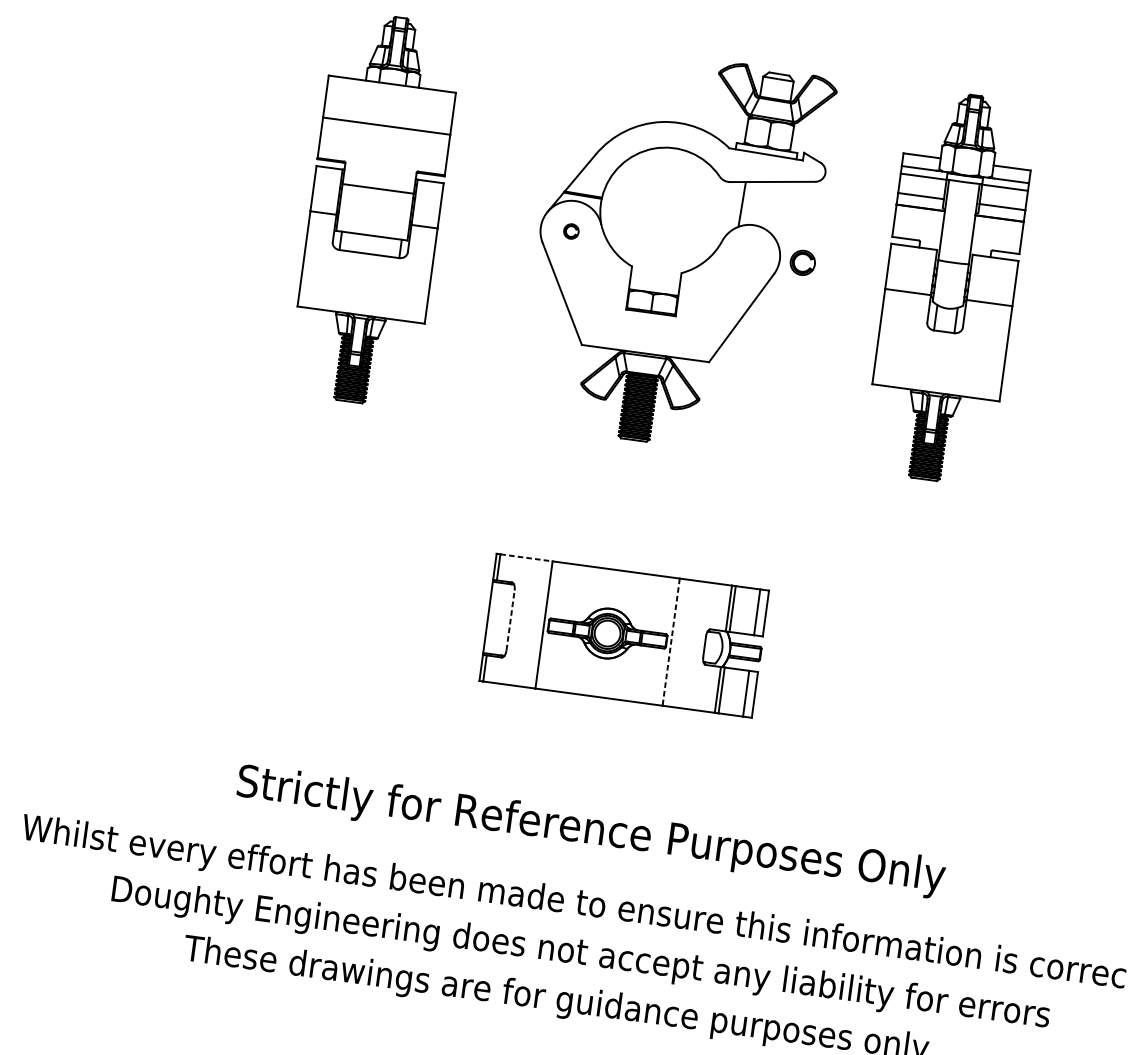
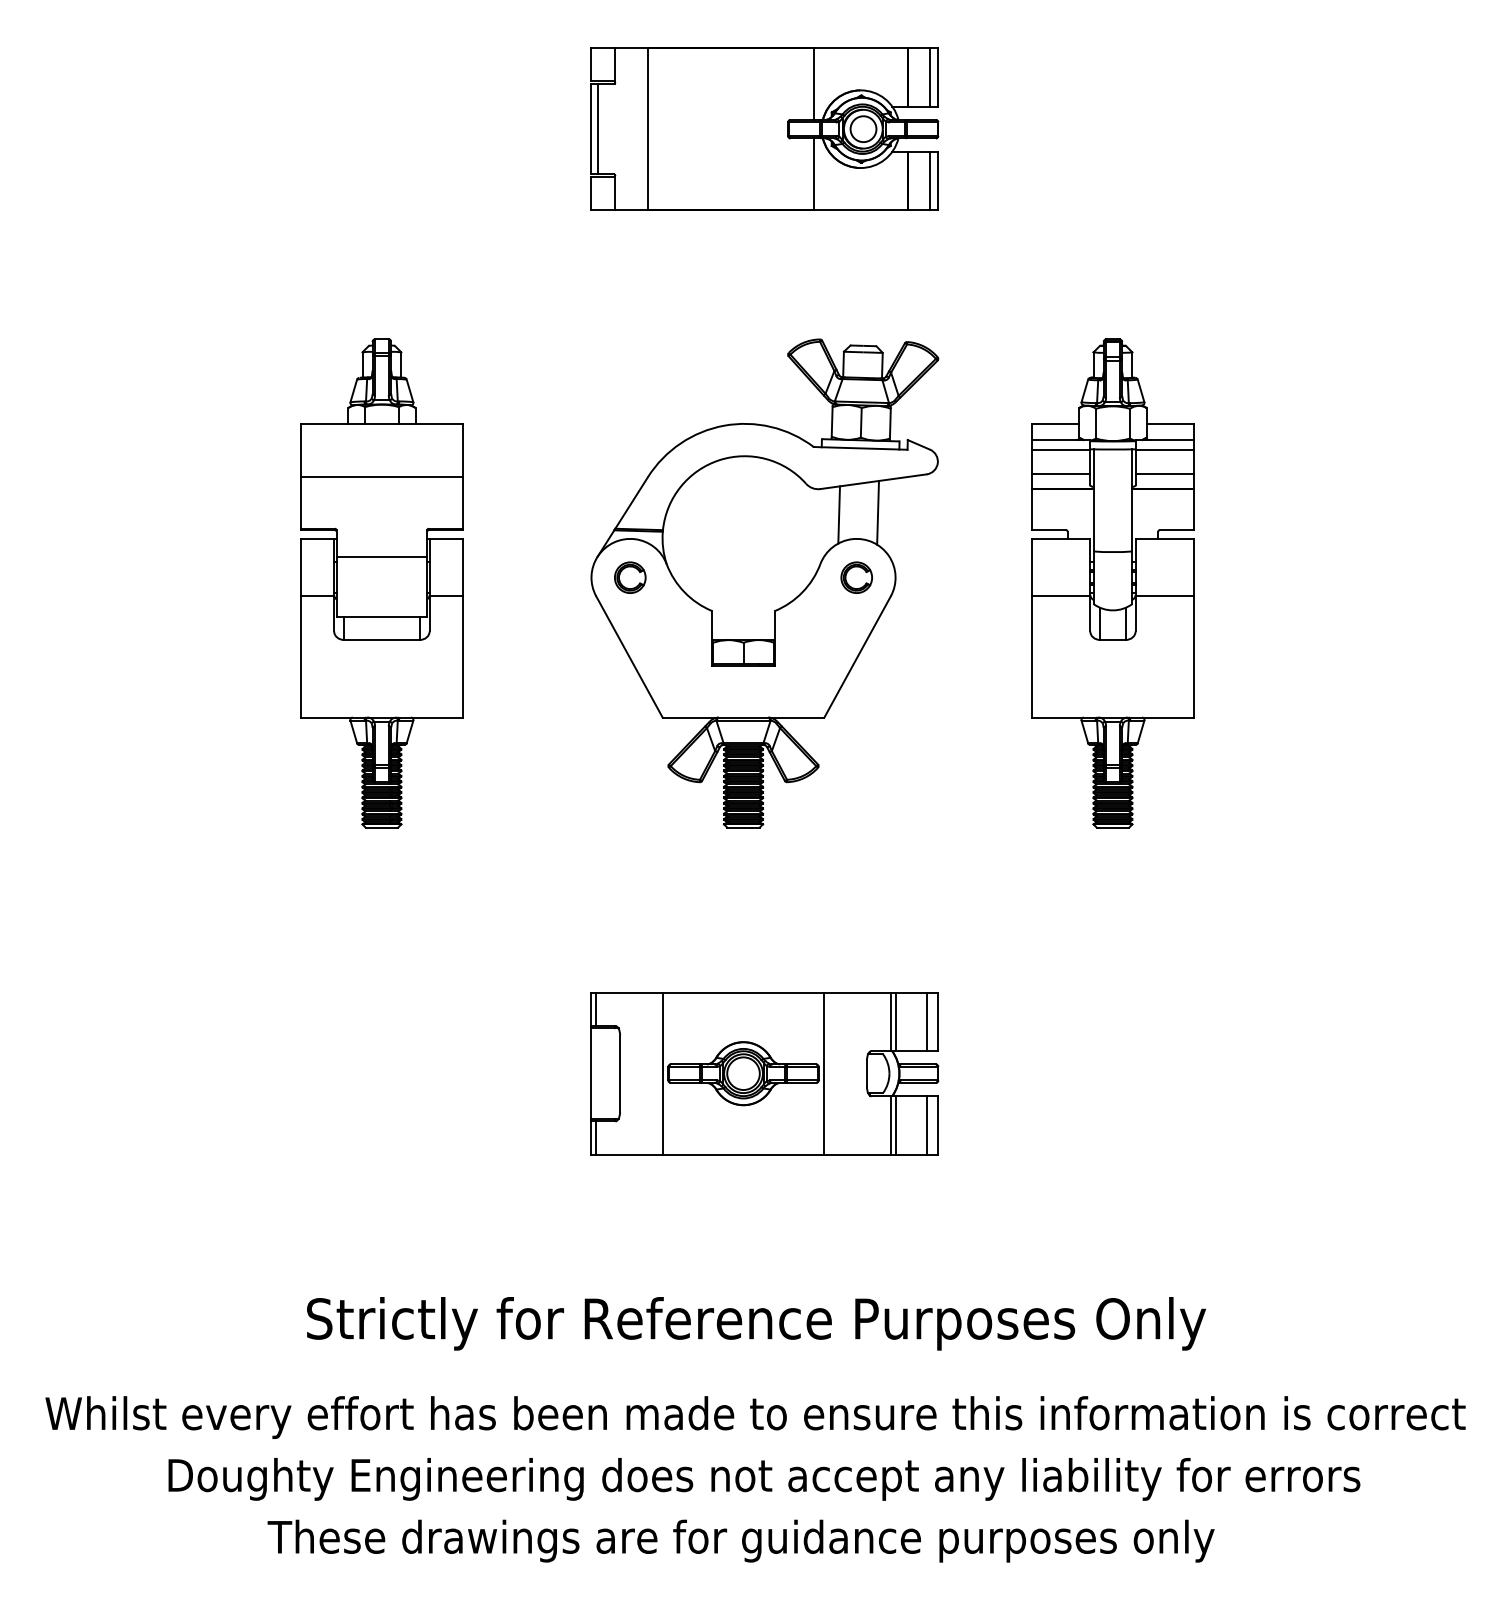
line: (772, 206) -> (877, 512), added
part: (571, 231) -> (630, 577), size x1.67
part: (802, 262) -> (856, 577), moved
line: (526, 557) -> (629, 992), dashed -> solid
line: (510, 620) -> (620, 1073), dashed -> solid
line: (671, 642) -> (824, 1073), dashed -> solid

